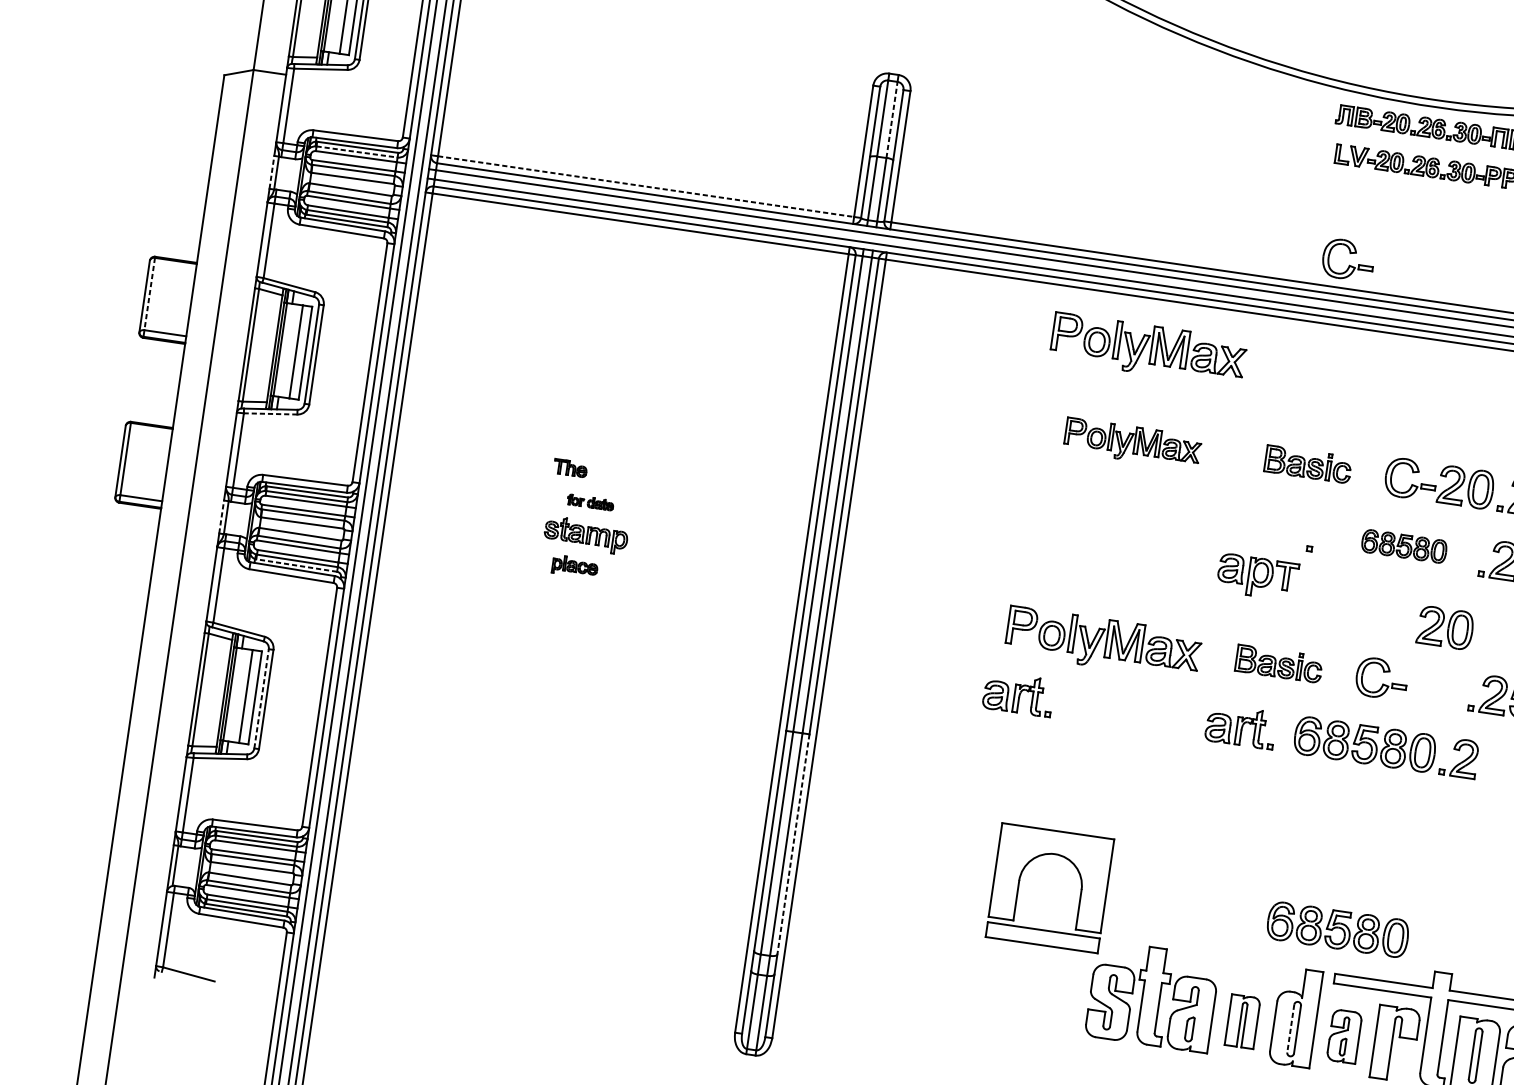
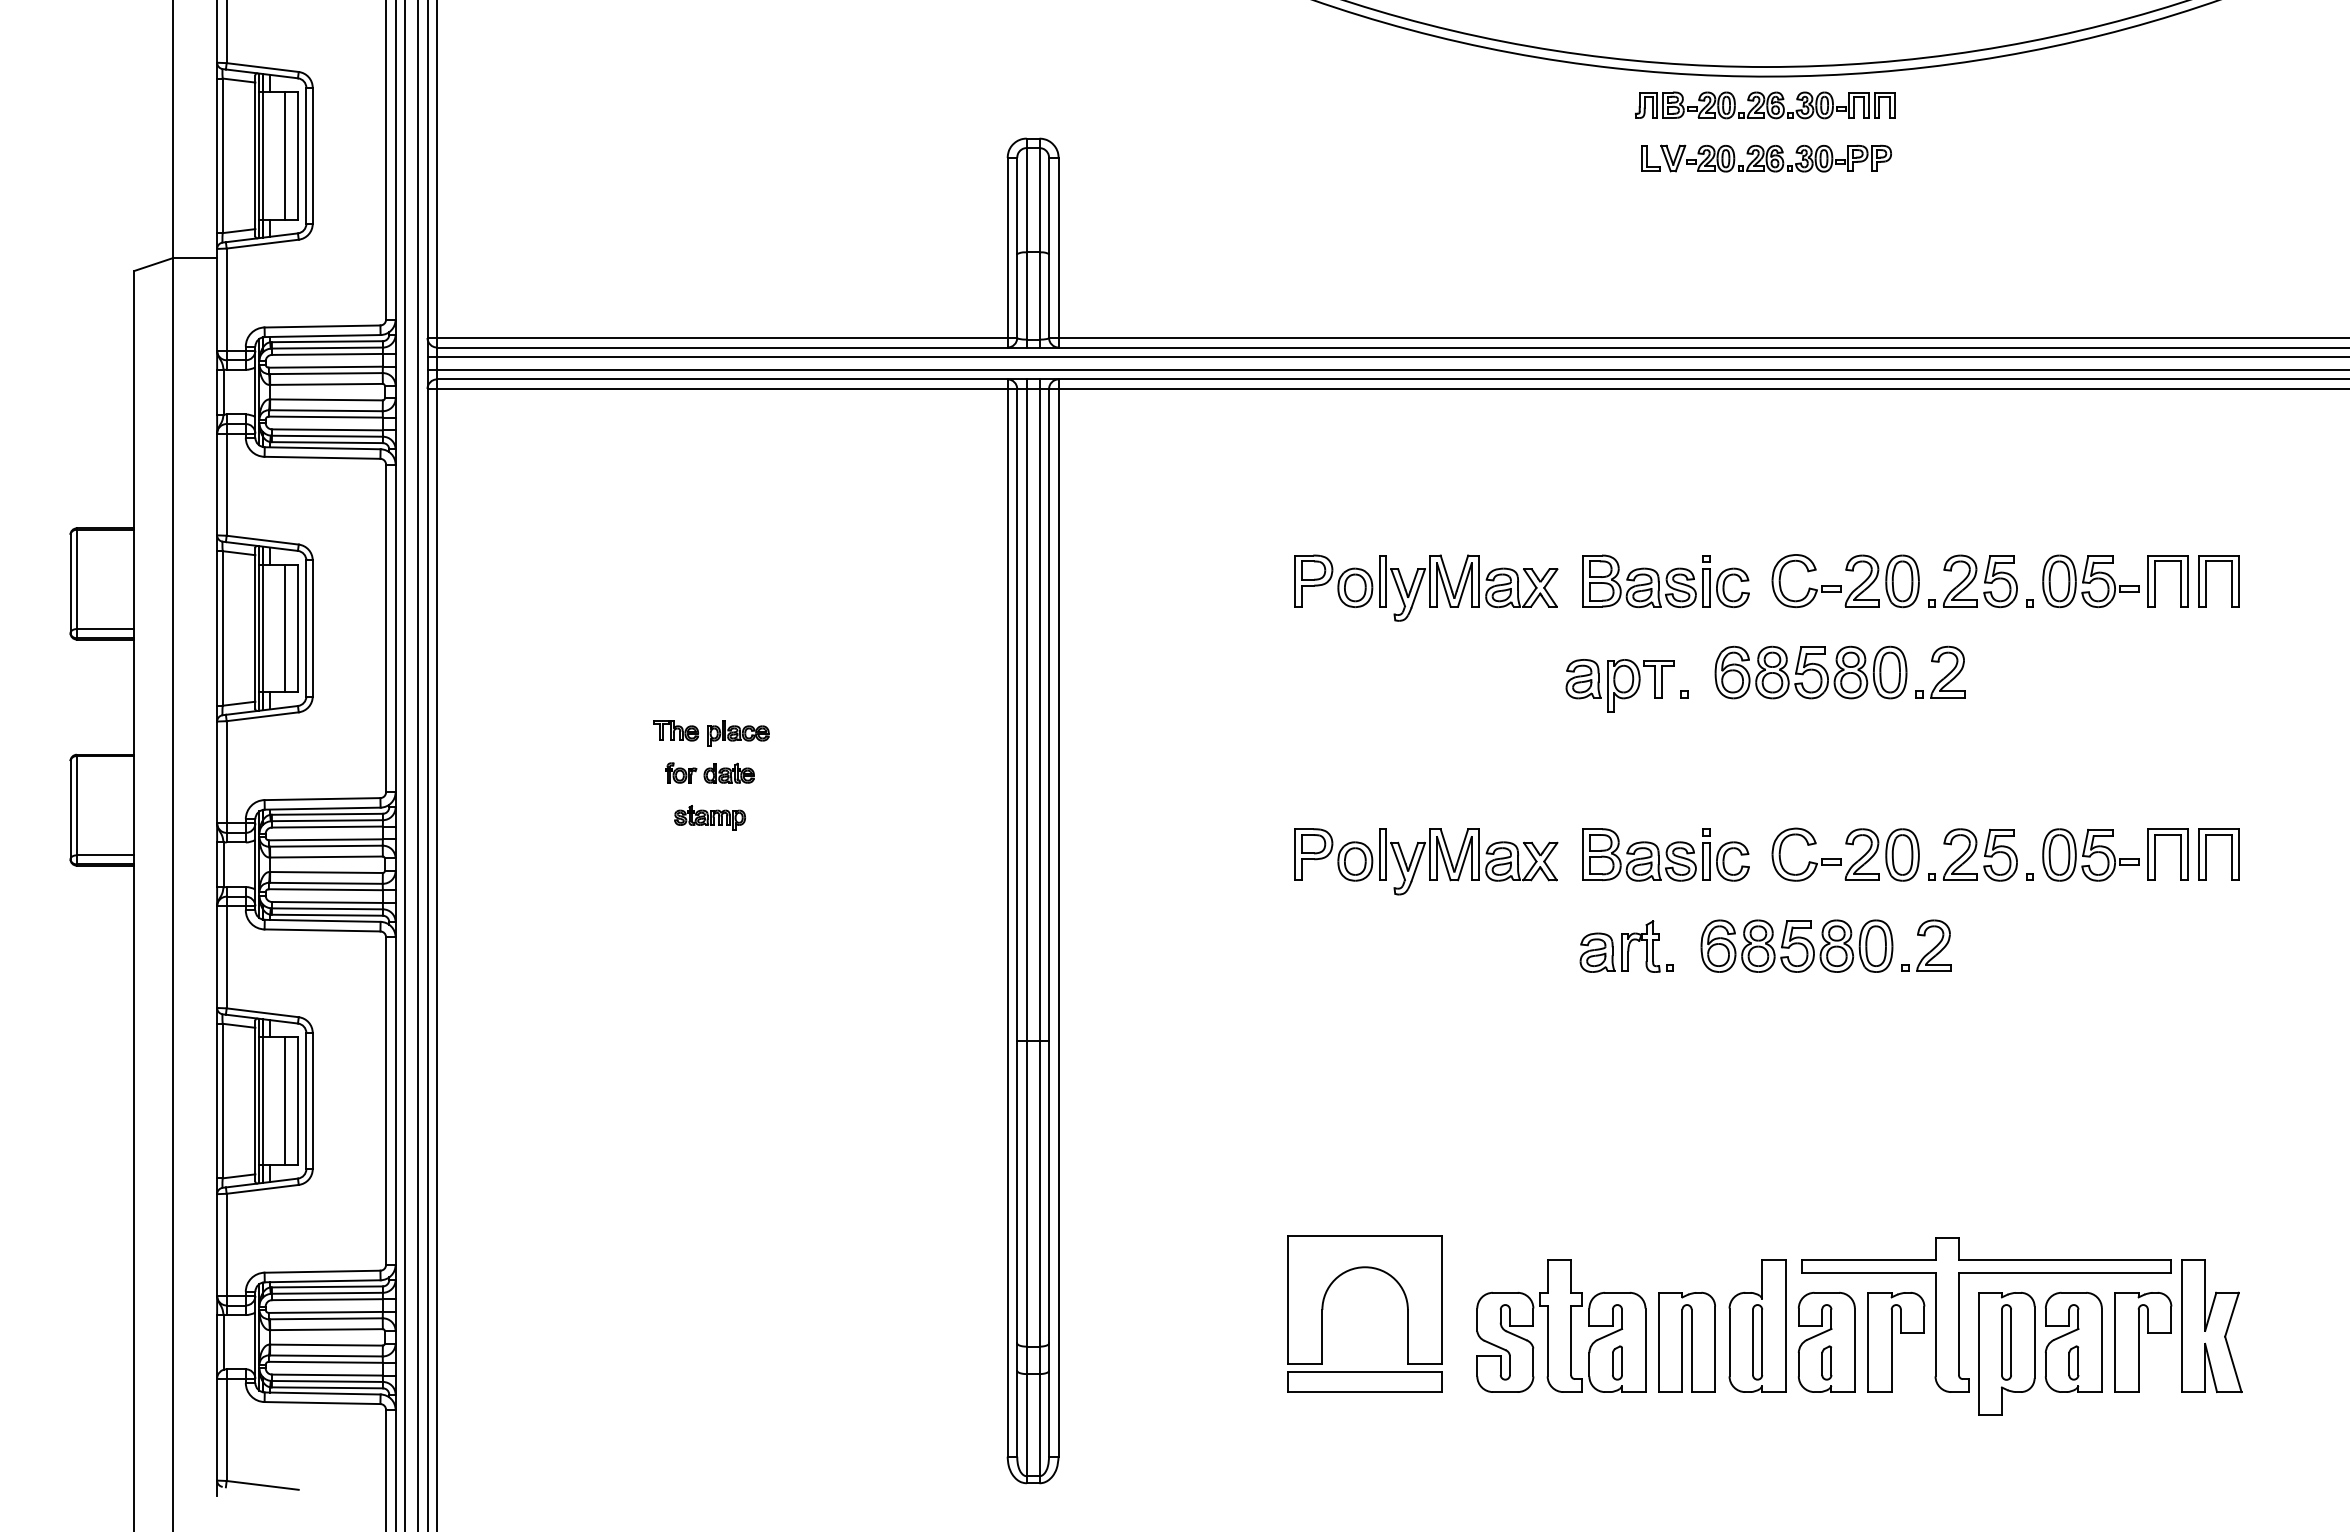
line: (892, 119) -> (1039, 199), dashed -> solid
line: (357, 152) -> (327, 348), dashed -> solid
line: (272, 172) -> (217, 392), dashed -> solid
line: (646, 186) -> (722, 337), dashed -> solid
part: (1349, 265) -> (1682, 305), removed
line: (149, 294) -> (76, 579), dashed -> solid
part: (1148, 349) -> (1429, 458), removed
line: (270, 413) -> (262, 716), dashed -> solid
part: (1133, 443) -> (1426, 587), size x1.43
part: (1307, 464) -> (1665, 581), size x1.43
part: (590, 502) -> (709, 772), size x1.43
line: (221, 516) -> (217, 864), dashed -> solid
part: (585, 534) -> (709, 817), size x0.62
part: (1403, 546) -> (1810, 672), size x1.67
line: (296, 565) -> (327, 915), dashed -> solid
part: (575, 566) -> (738, 733), moved
part: (1257, 577) -> (1619, 685), moved
part: (1445, 627) -> (1881, 854), moved
part: (1278, 663) -> (1665, 854), size x1.43
part: (1018, 694) -> (1321, 946), removed
line: (261, 698) -> (306, 1100), dashed -> solid
line: (793, 844) -> (1049, 1192), dashed -> solid
part: (1020, 880) -> (1323, 1309), moved
part: (1337, 929) -> (1796, 1199), removed
part: (1242, 1021) -> (1686, 1342), size x1.43
line: (1291, 1028) -> (1753, 1342), dashed -> solid
part: (1344, 1036) -> (1826, 1342), size x1.43

